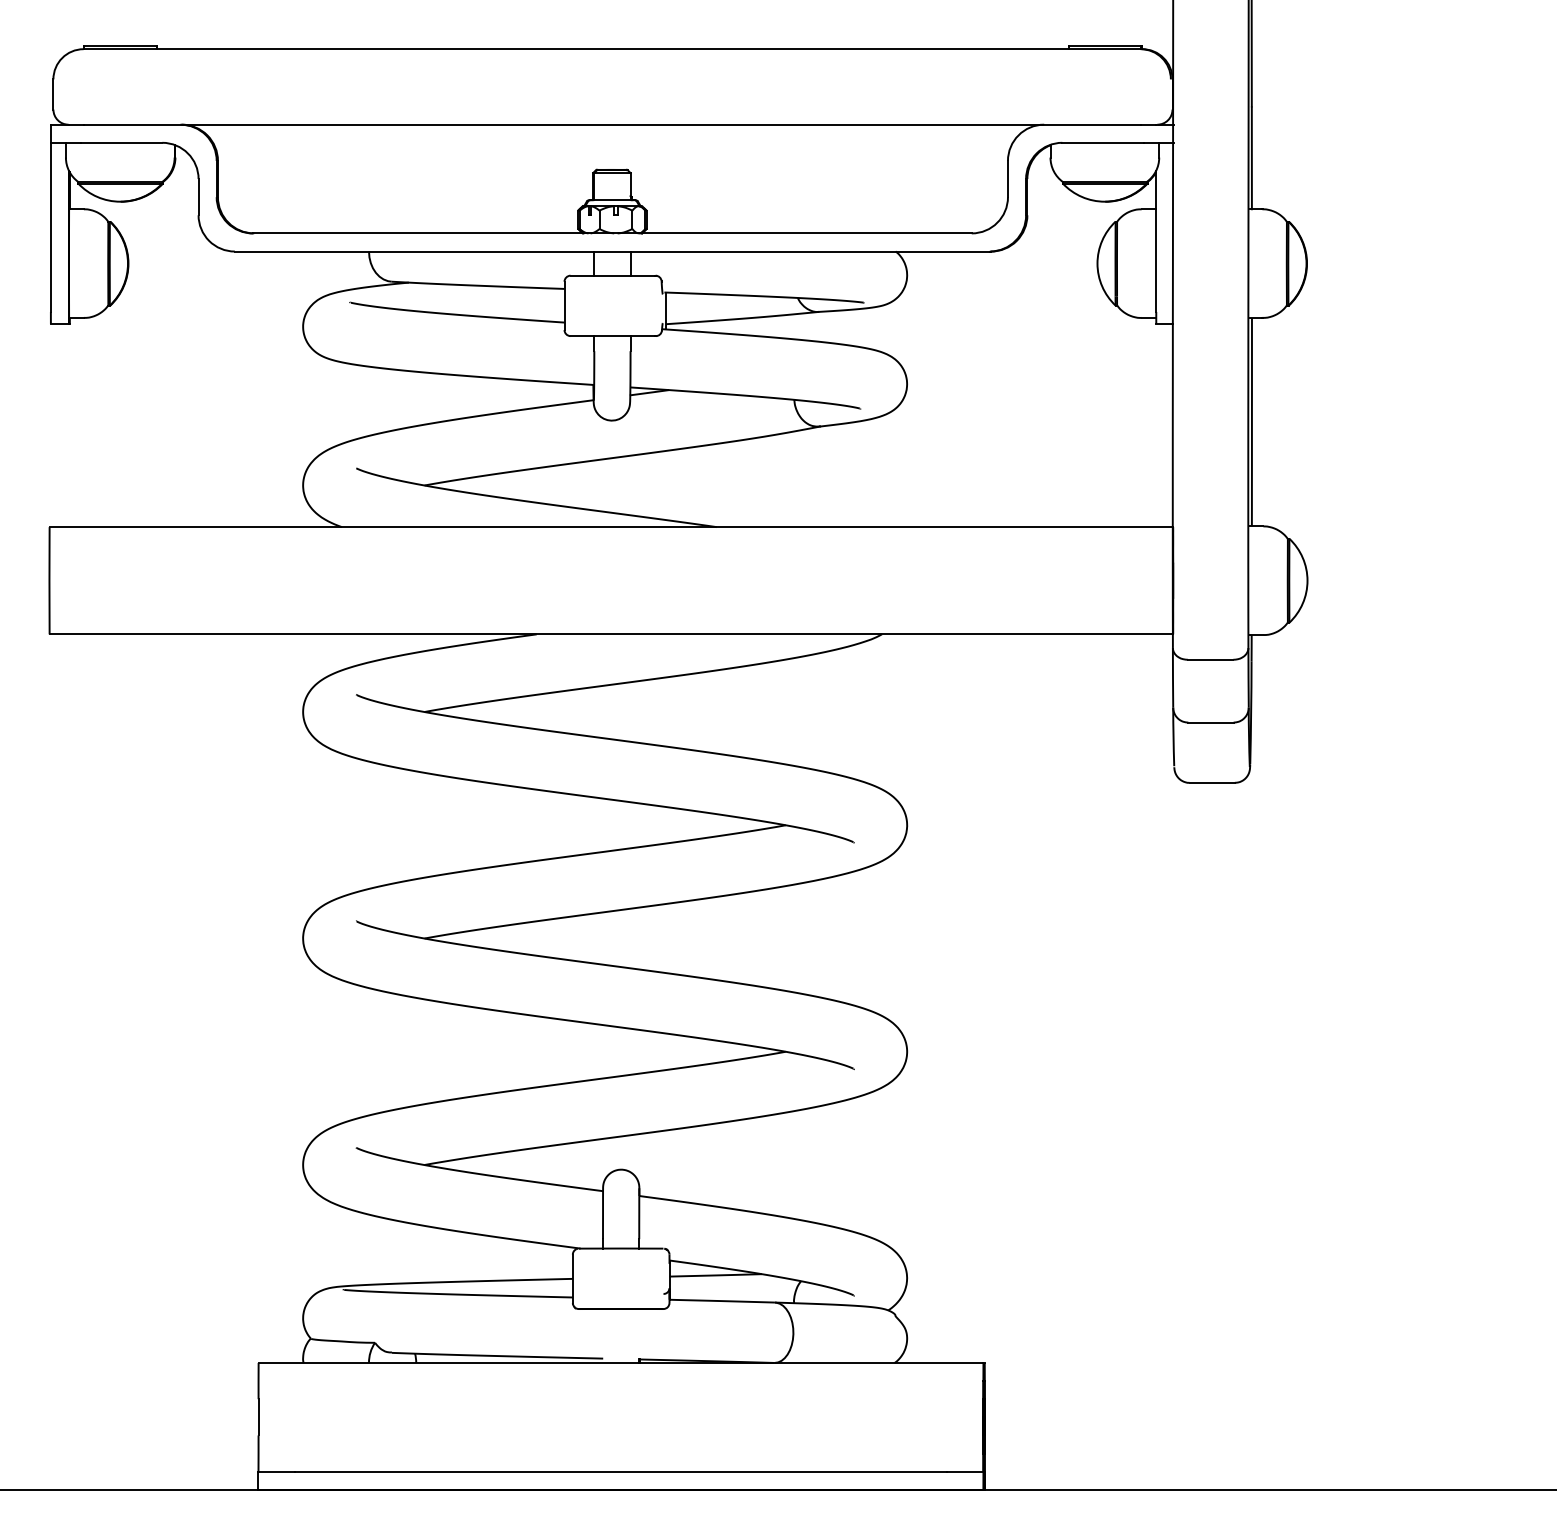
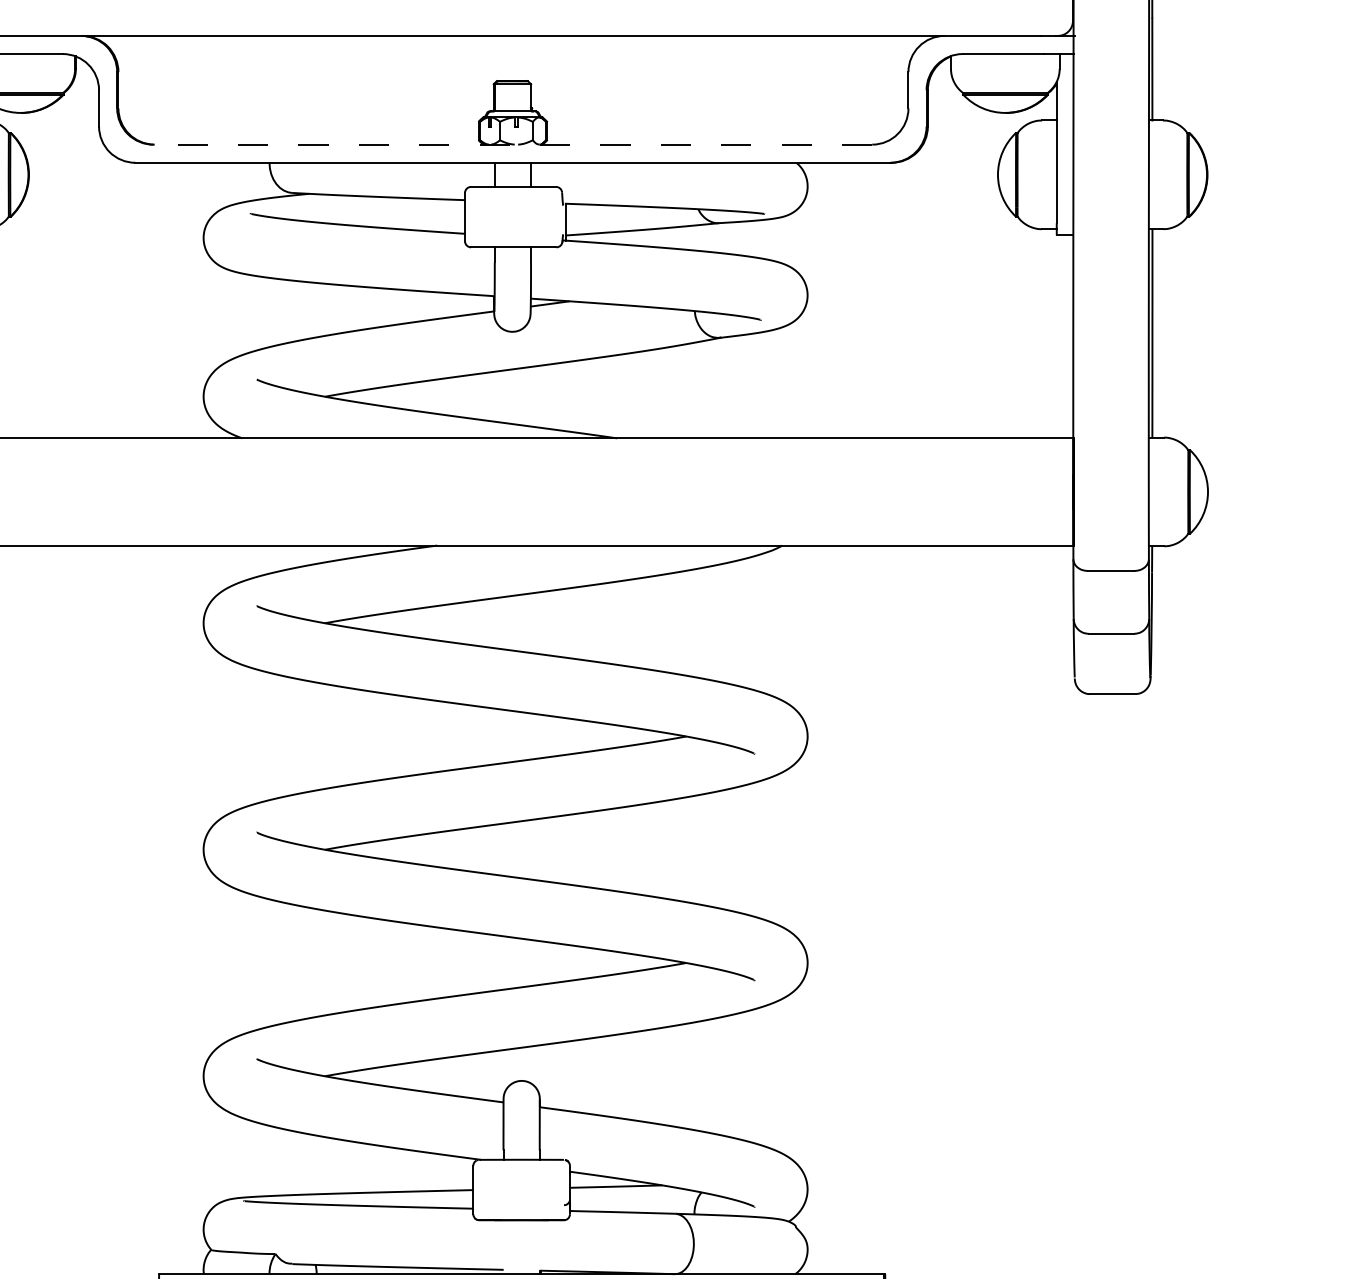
line: (611, 233) -> (511, 144), solid -> dashed

